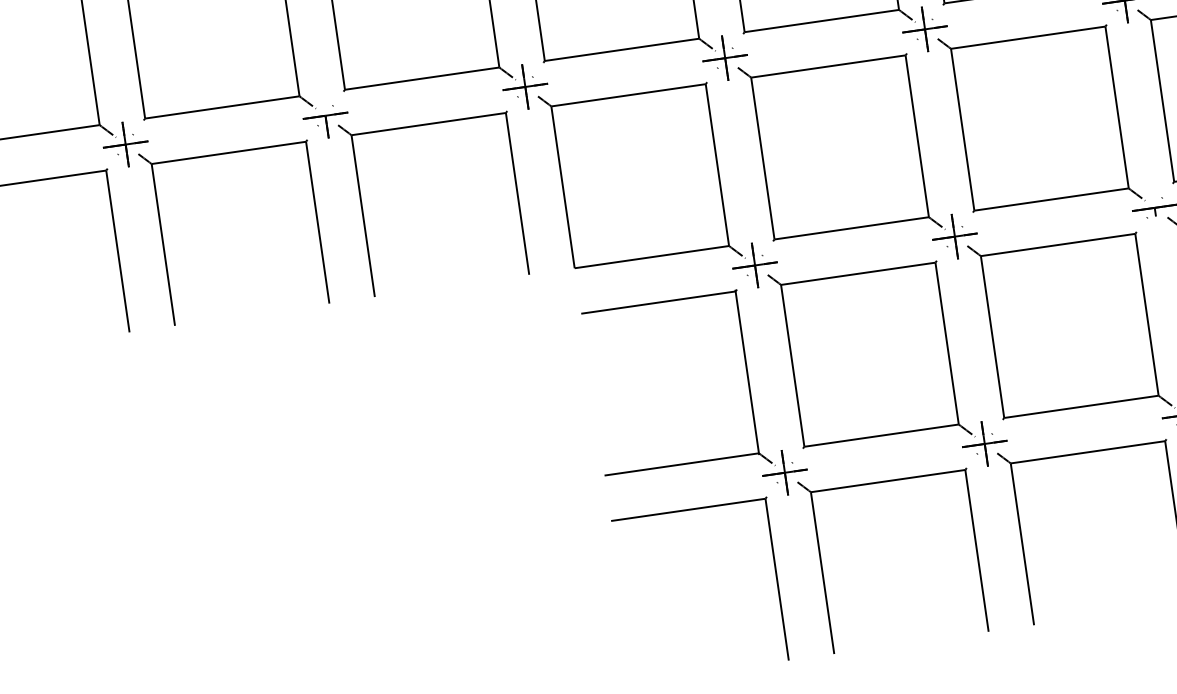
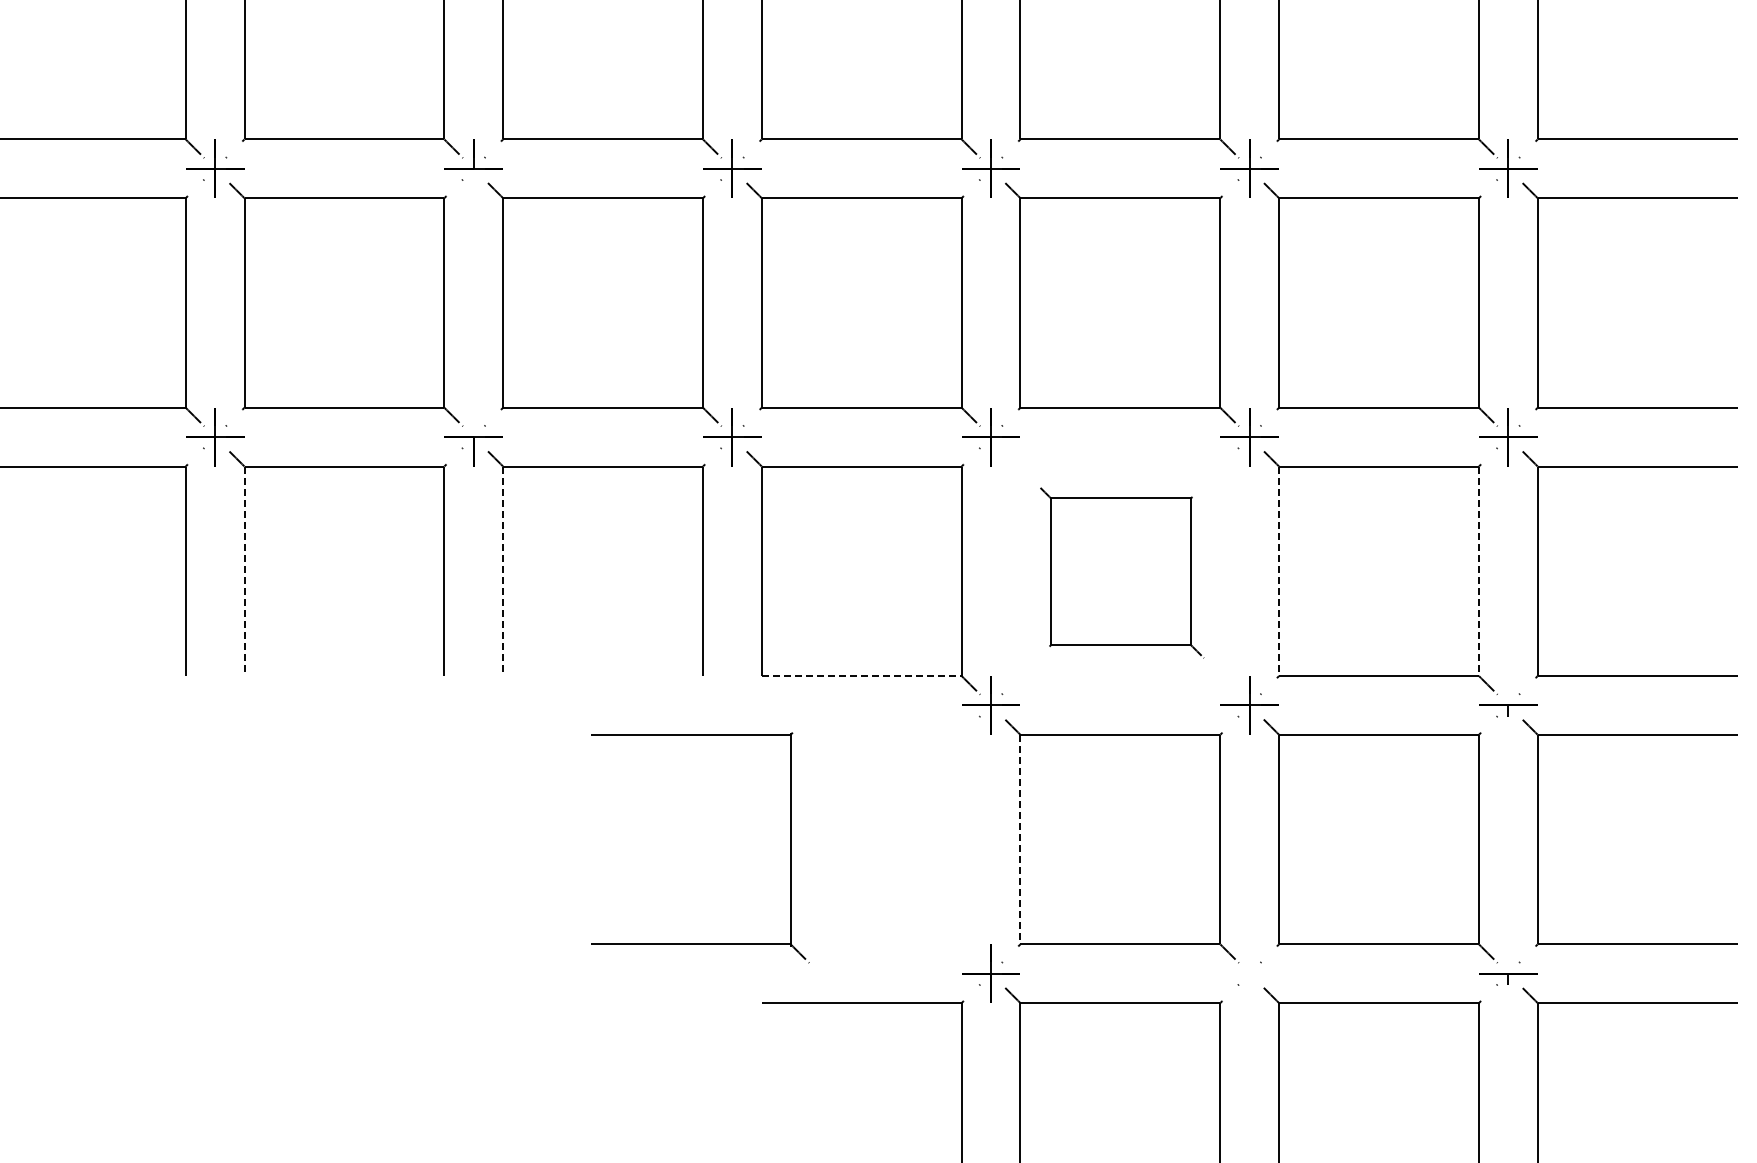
line: (1116, 107) -> (1478, 571), solid -> dashed
line: (963, 129) -> (1279, 571), solid -> dashed
part: (841, 148) -> (1122, 572), size x0.7
line: (363, 216) -> (503, 571), solid -> dashed
line: (163, 245) -> (244, 571), solid -> dashed
line: (651, 257) -> (861, 676), solid -> dashed
line: (792, 365) -> (1020, 839), solid -> dashed
part: (748, 378) -> (790, 847), moved
part: (984, 443) -> (1249, 973), removed

